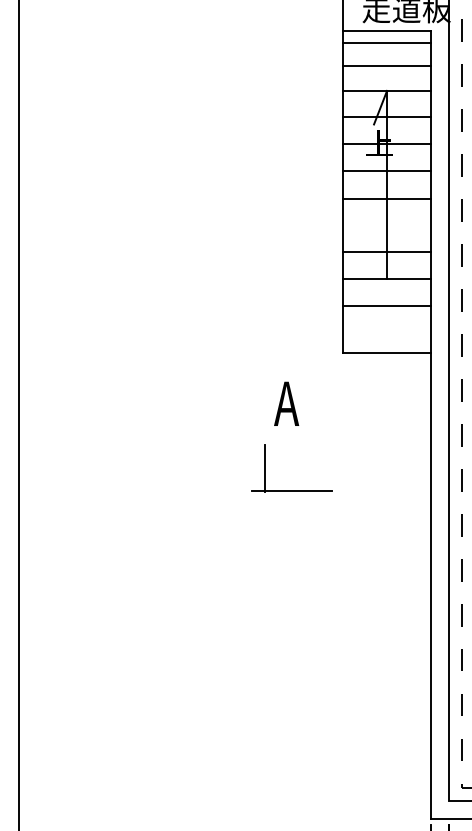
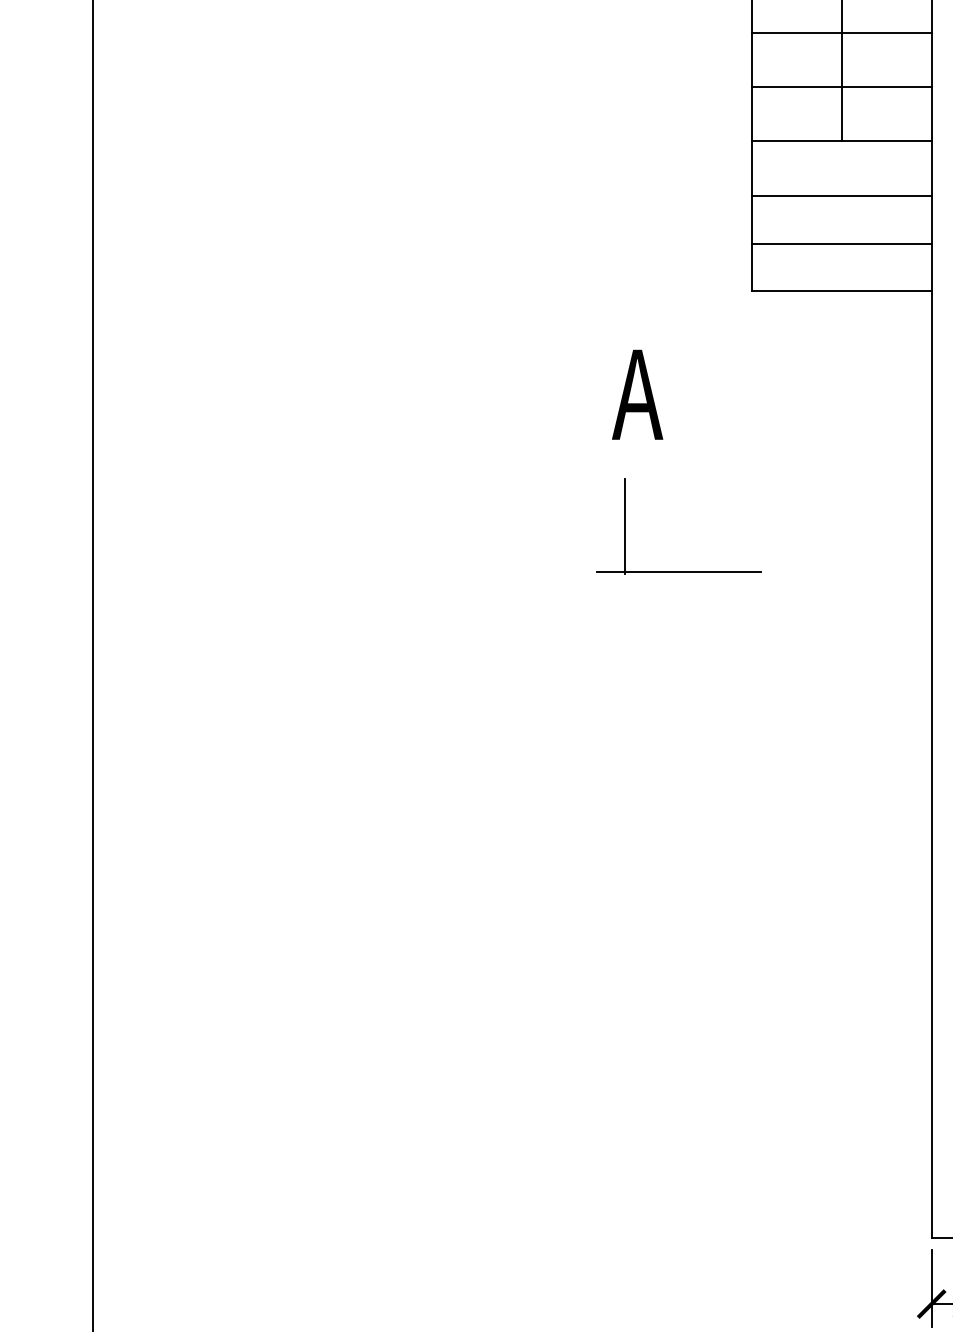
line: (386, 225) -> (840, 32), added
line: (386, 329) -> (840, 243), added
part: (291, 490) -> (678, 570), moved

